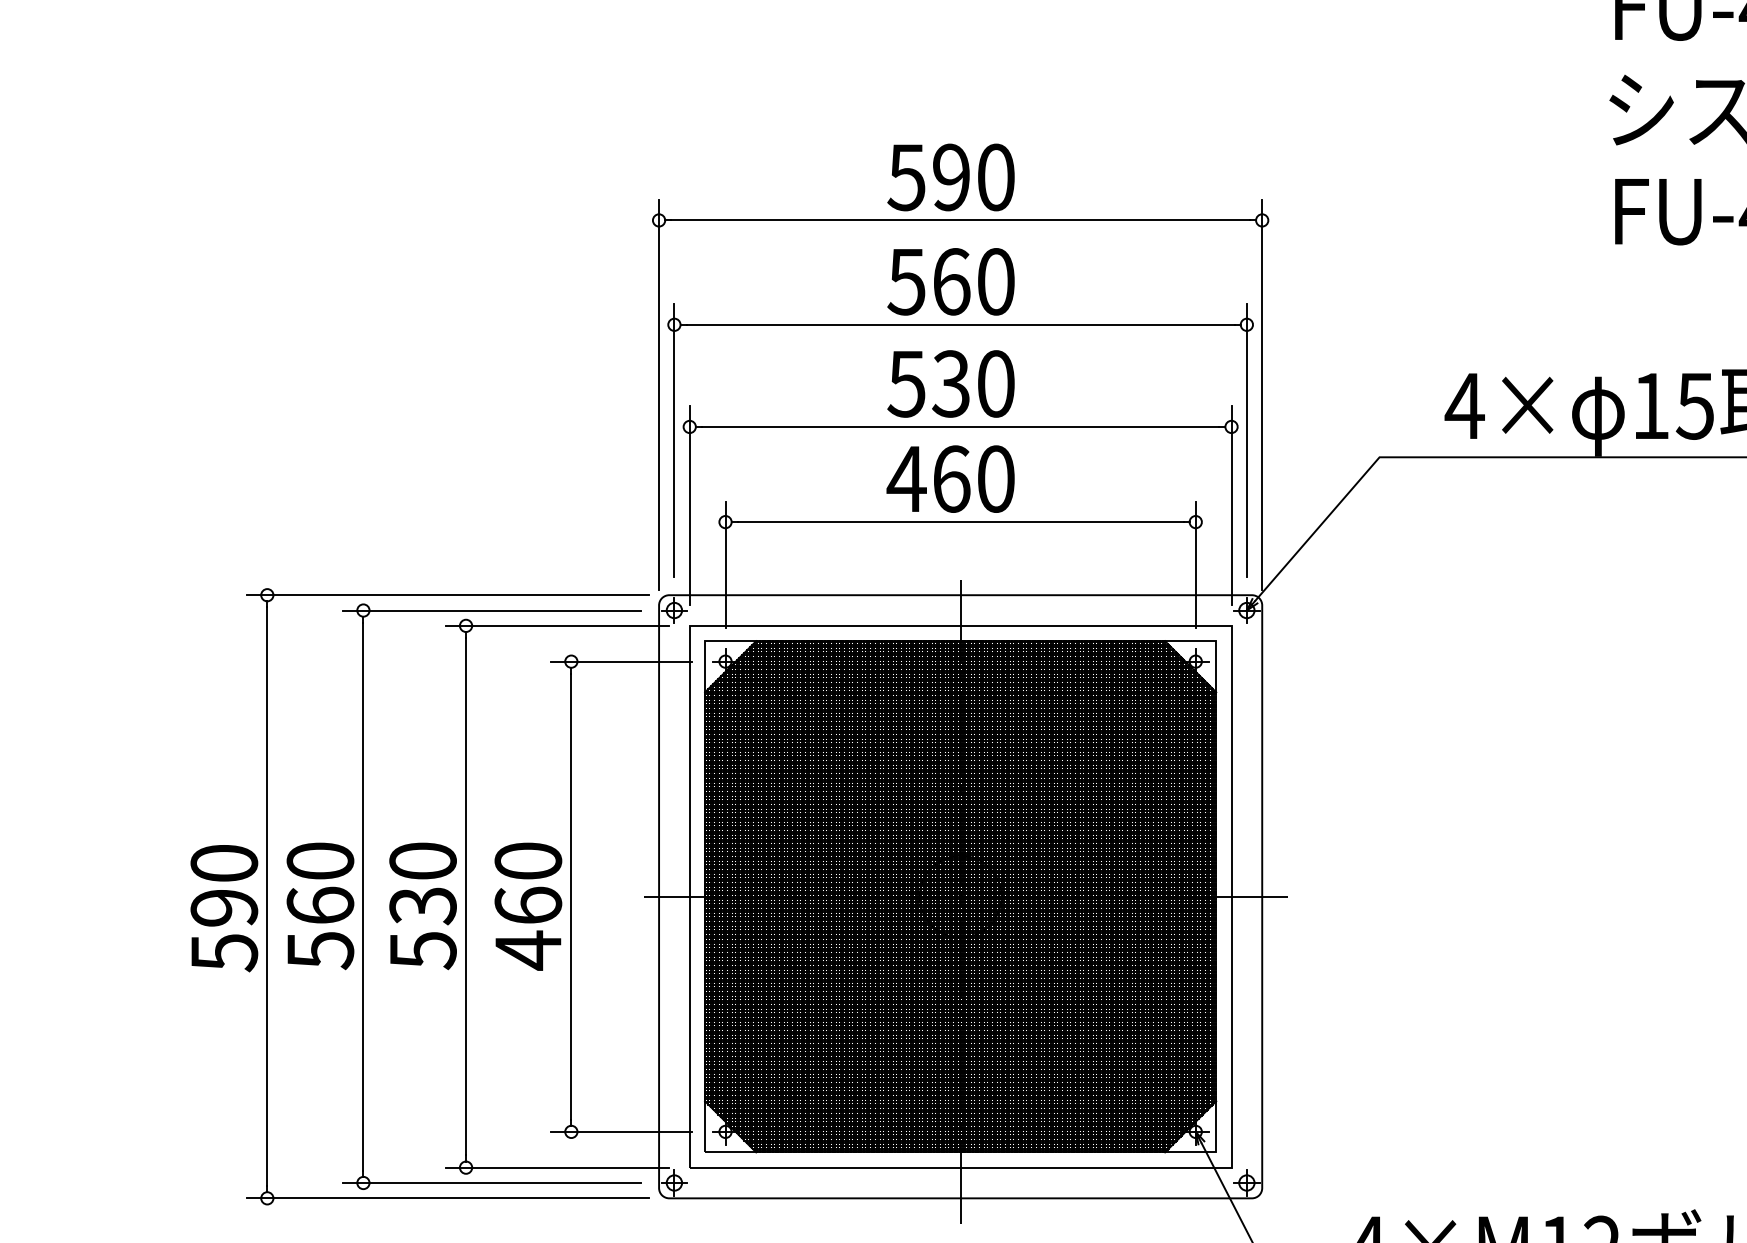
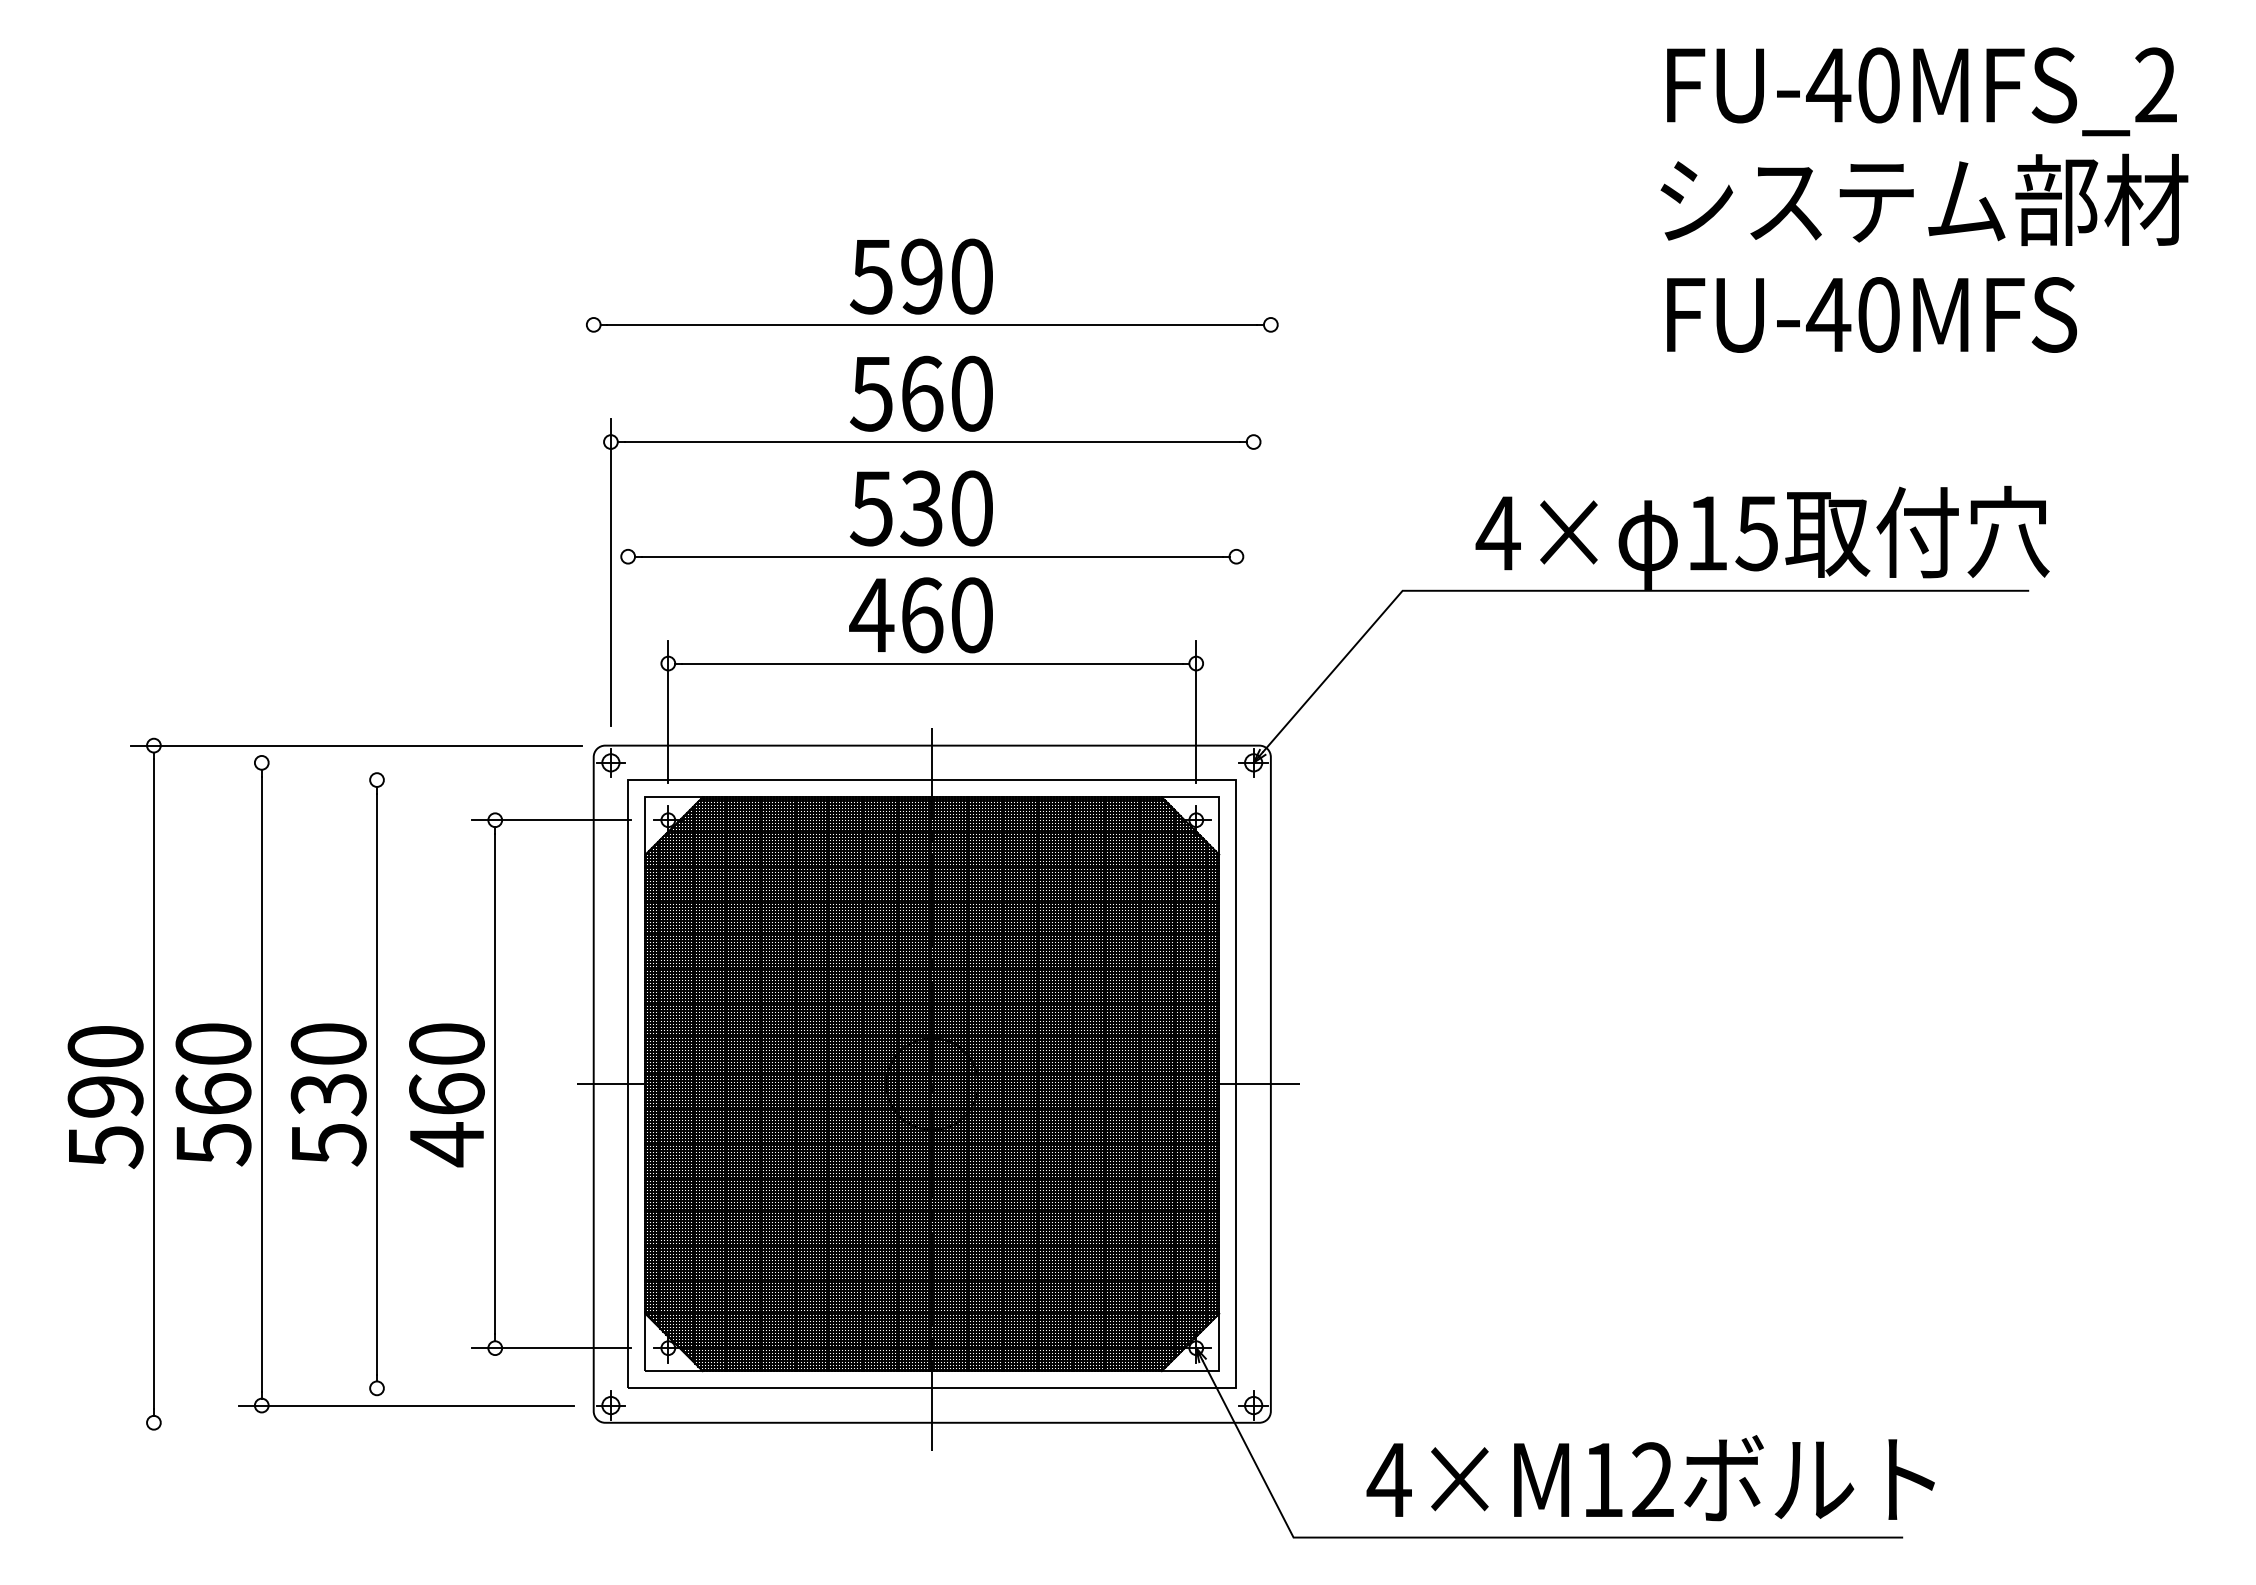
line: (658, 394) -> (593, 520), removed
line: (1261, 394) -> (1270, 520), removed
line: (1246, 440) -> (1253, 572), removed
line: (690, 506) -> (628, 645), removed
line: (1231, 506) -> (1236, 645), removed
line: (491, 610) -> (405, 762), removed
line: (557, 626) -> (479, 780), removed
line: (557, 1167) -> (479, 1388), removed
line: (447, 1198) -> (356, 1422), removed

